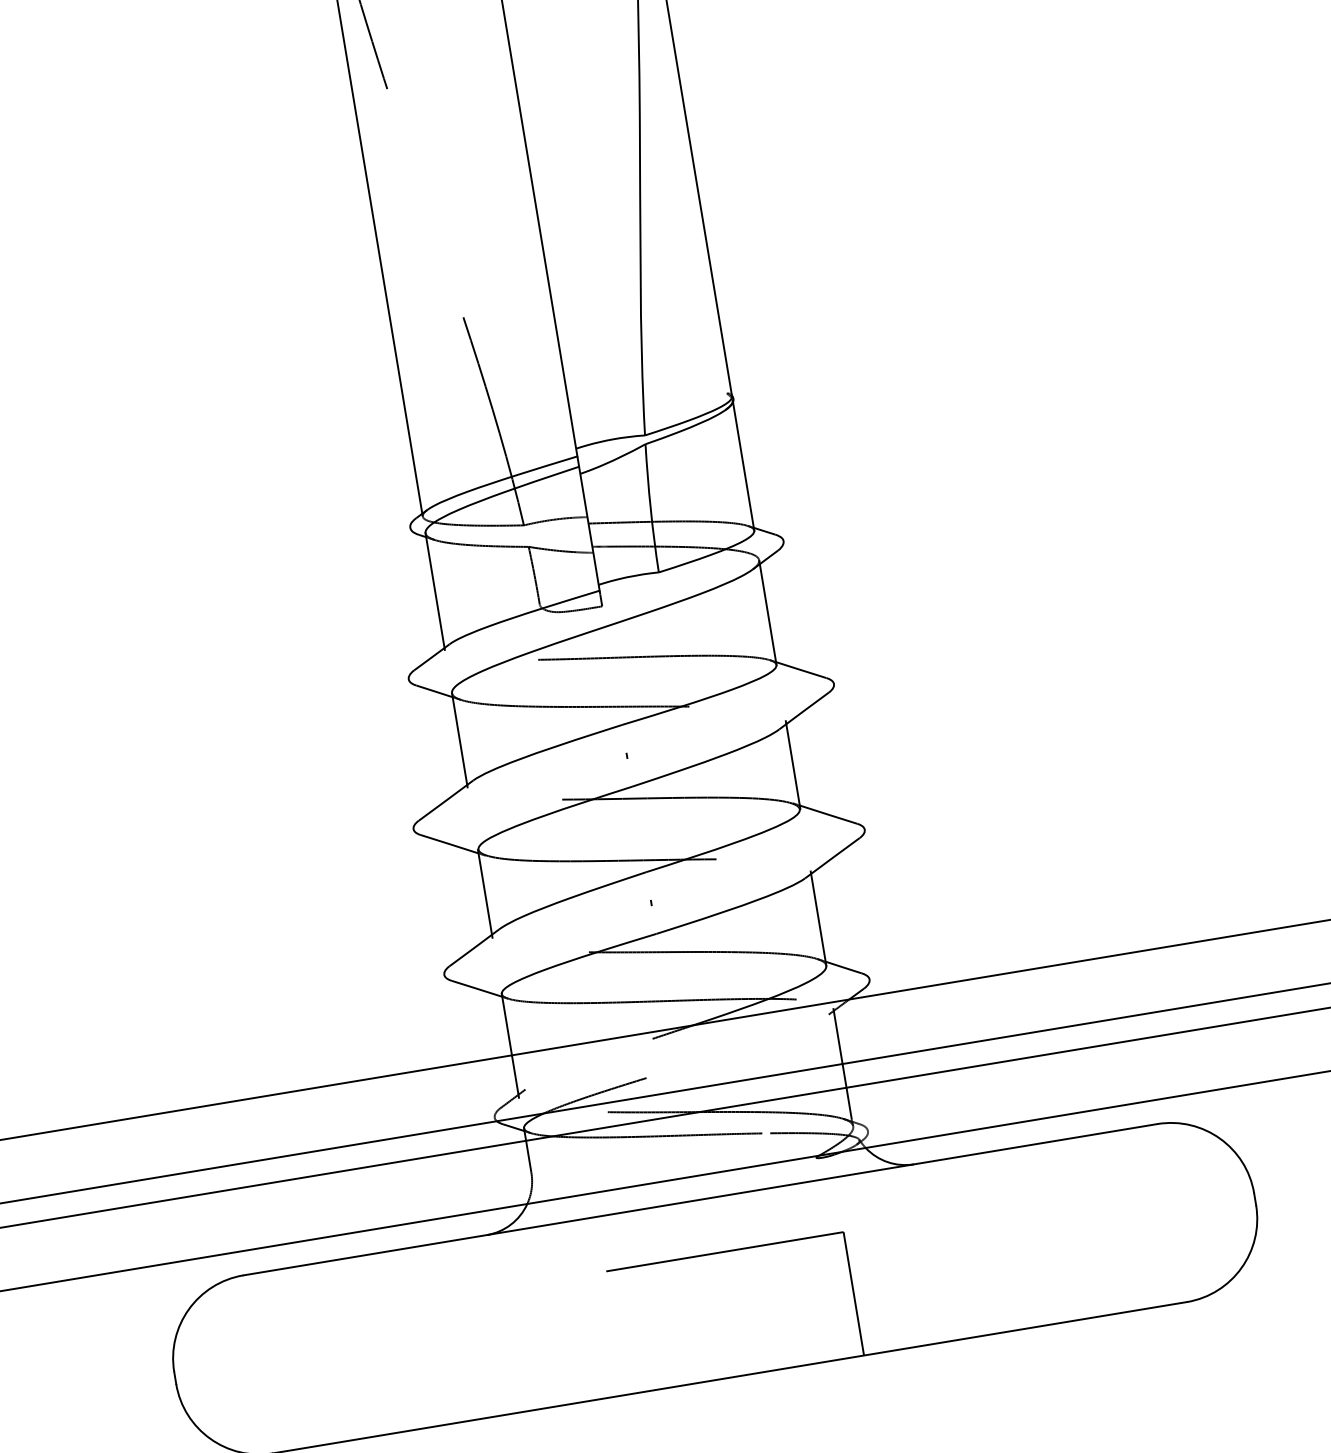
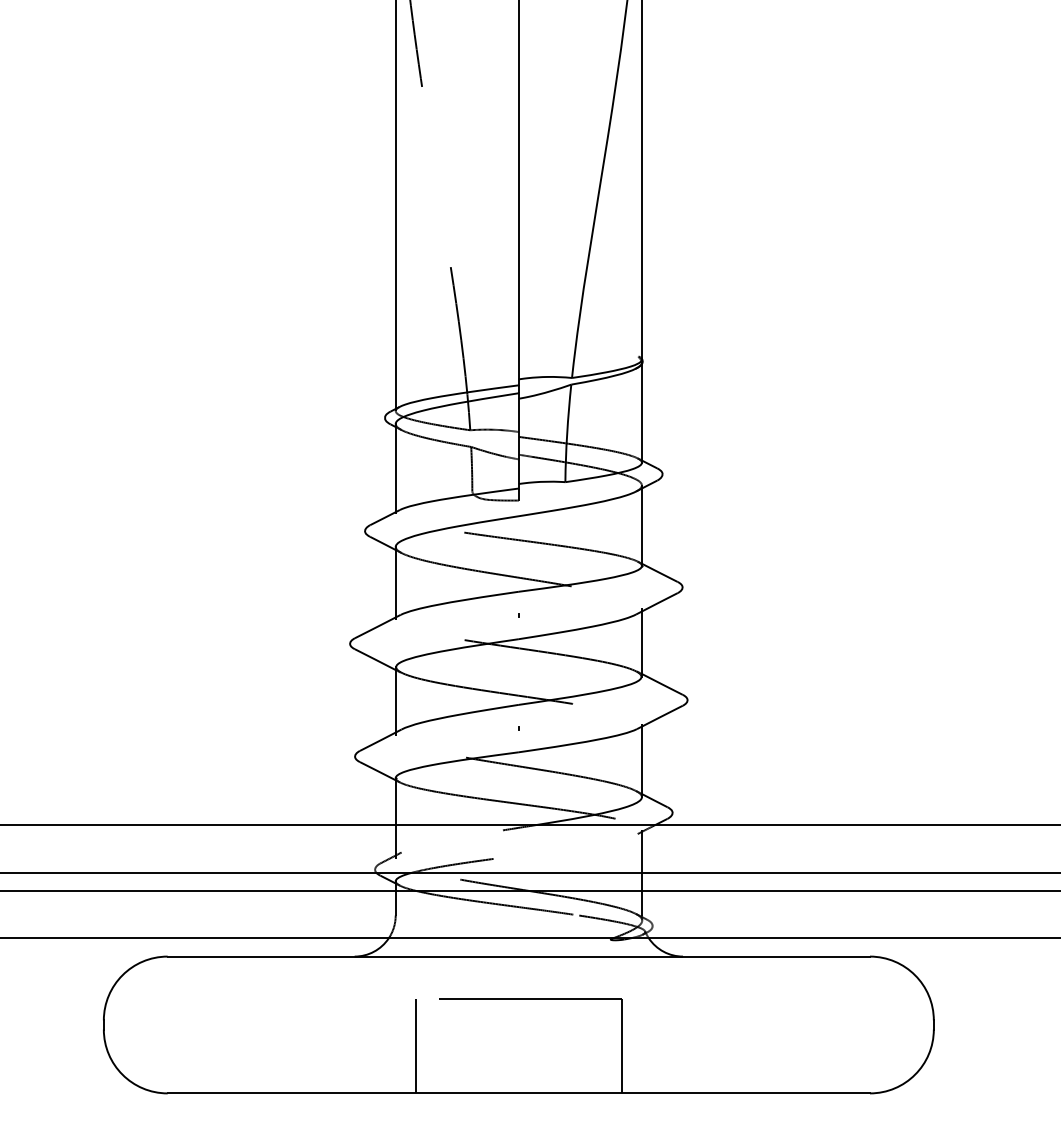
line: (585, 1337) -> (415, 1045), added

